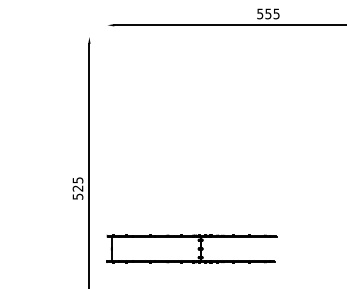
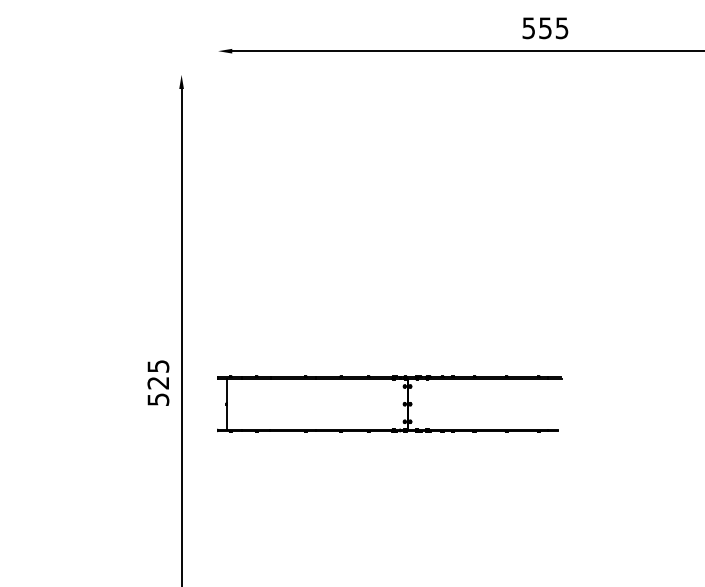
part: (191, 248) -> (389, 403), moved

